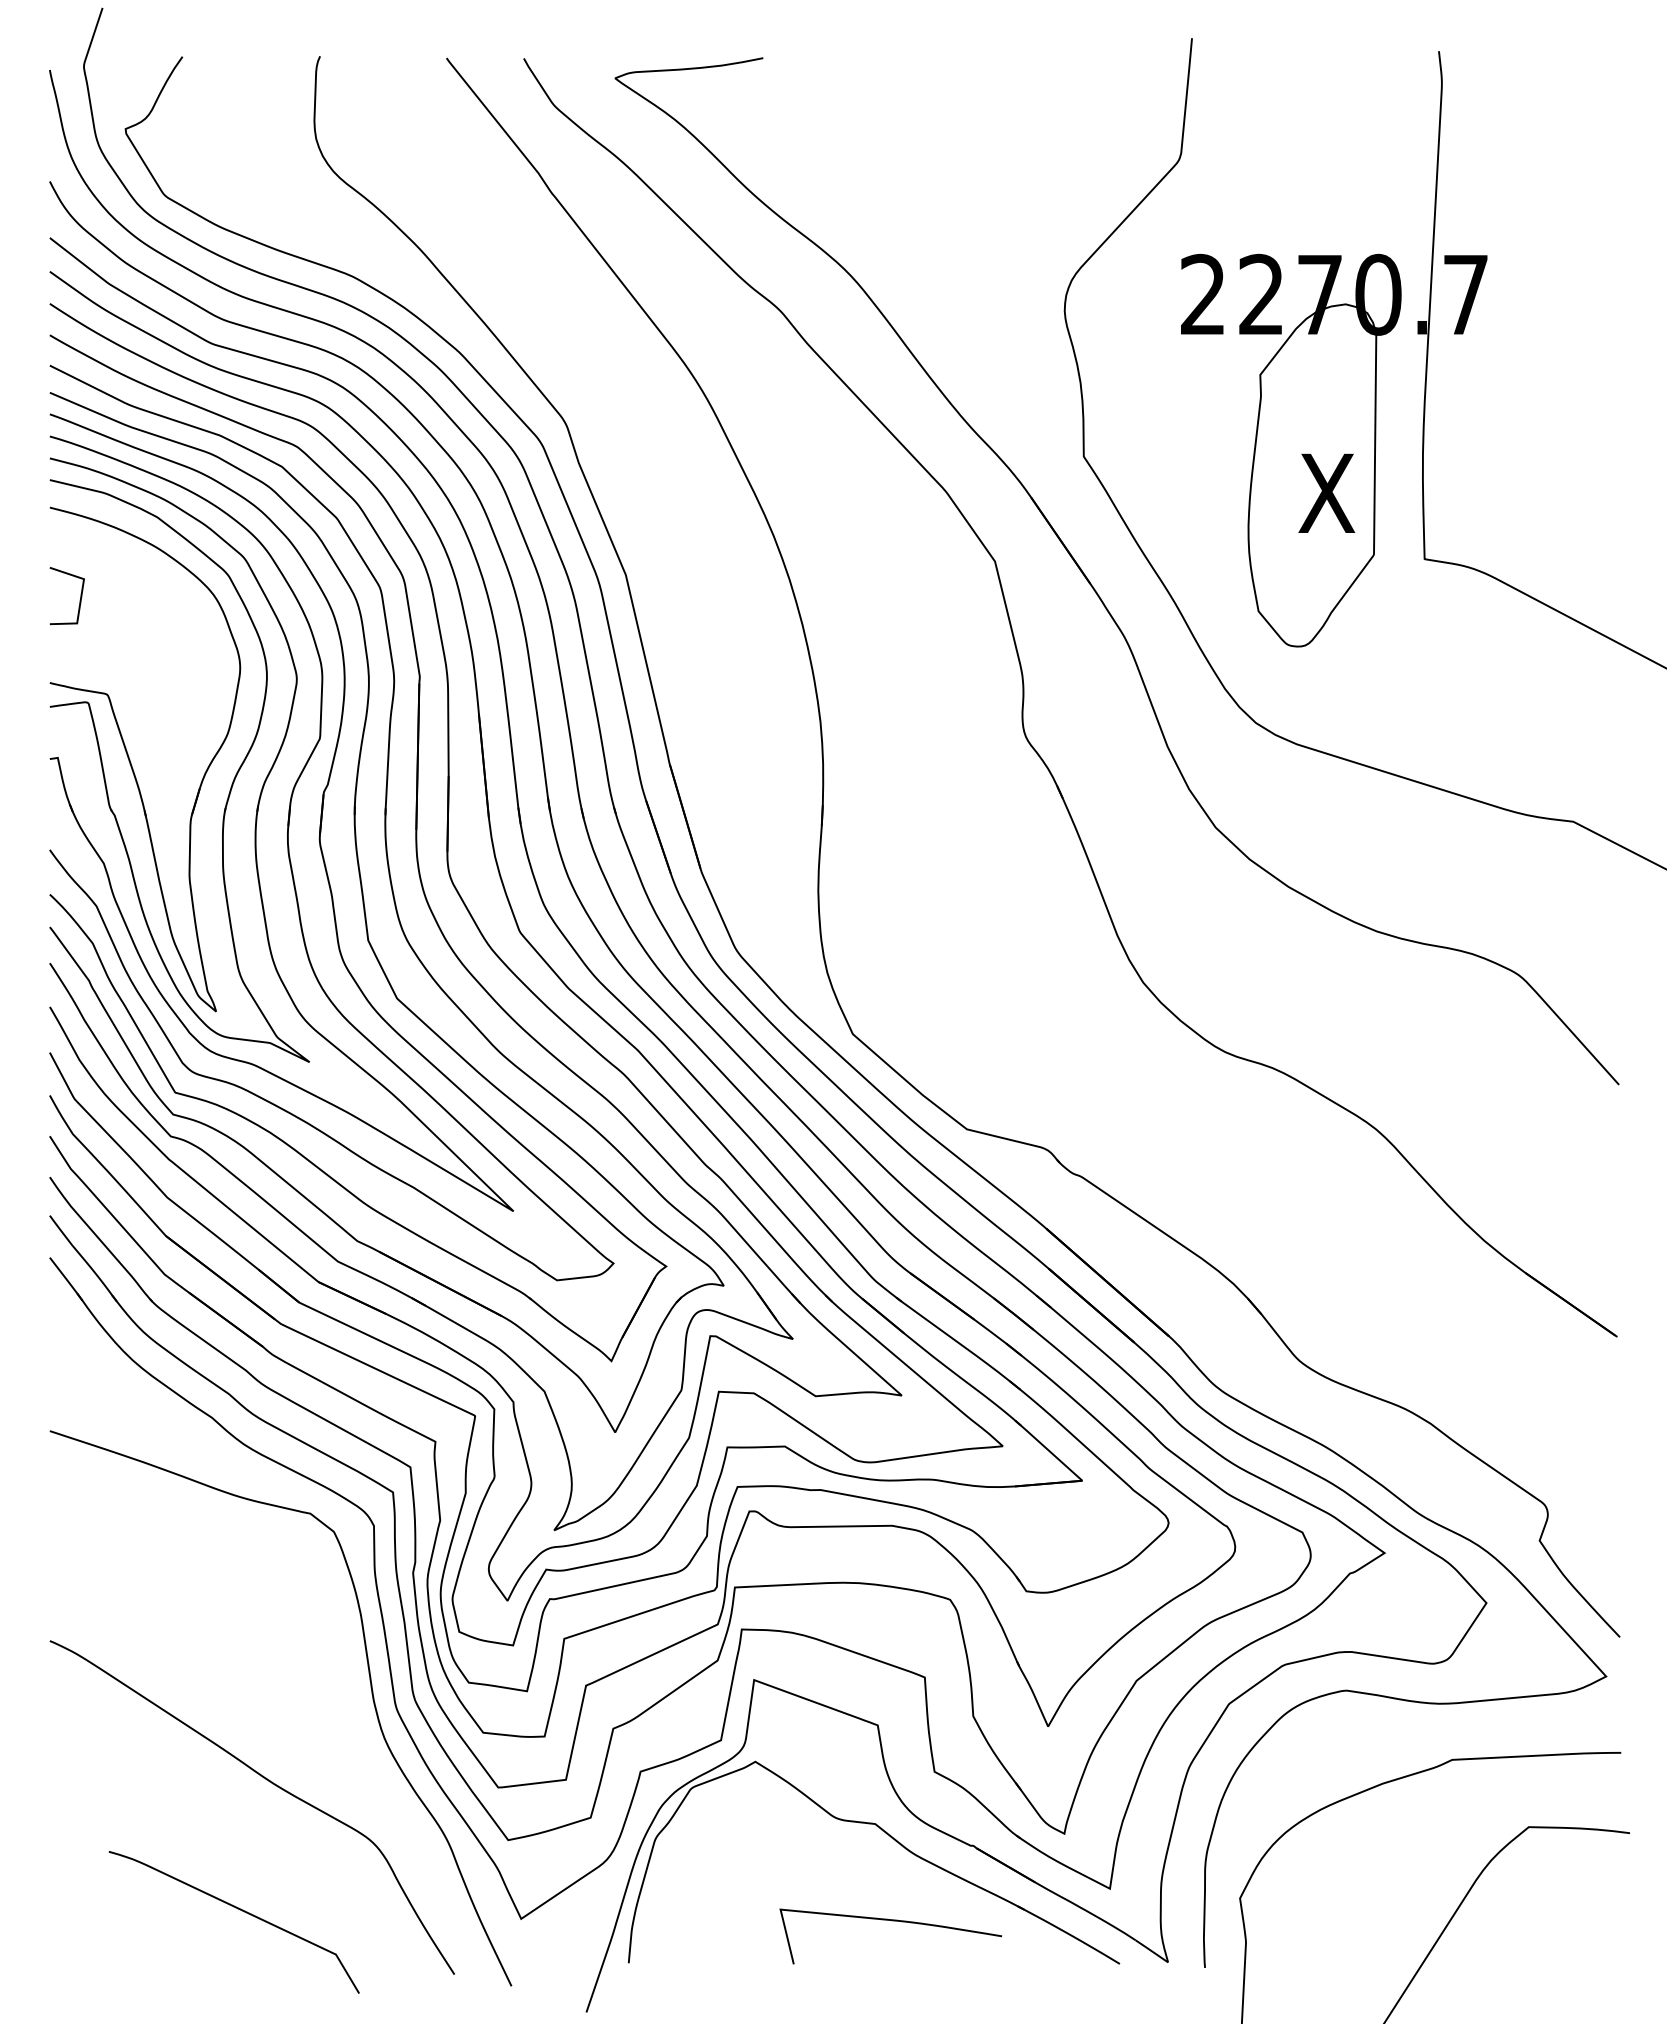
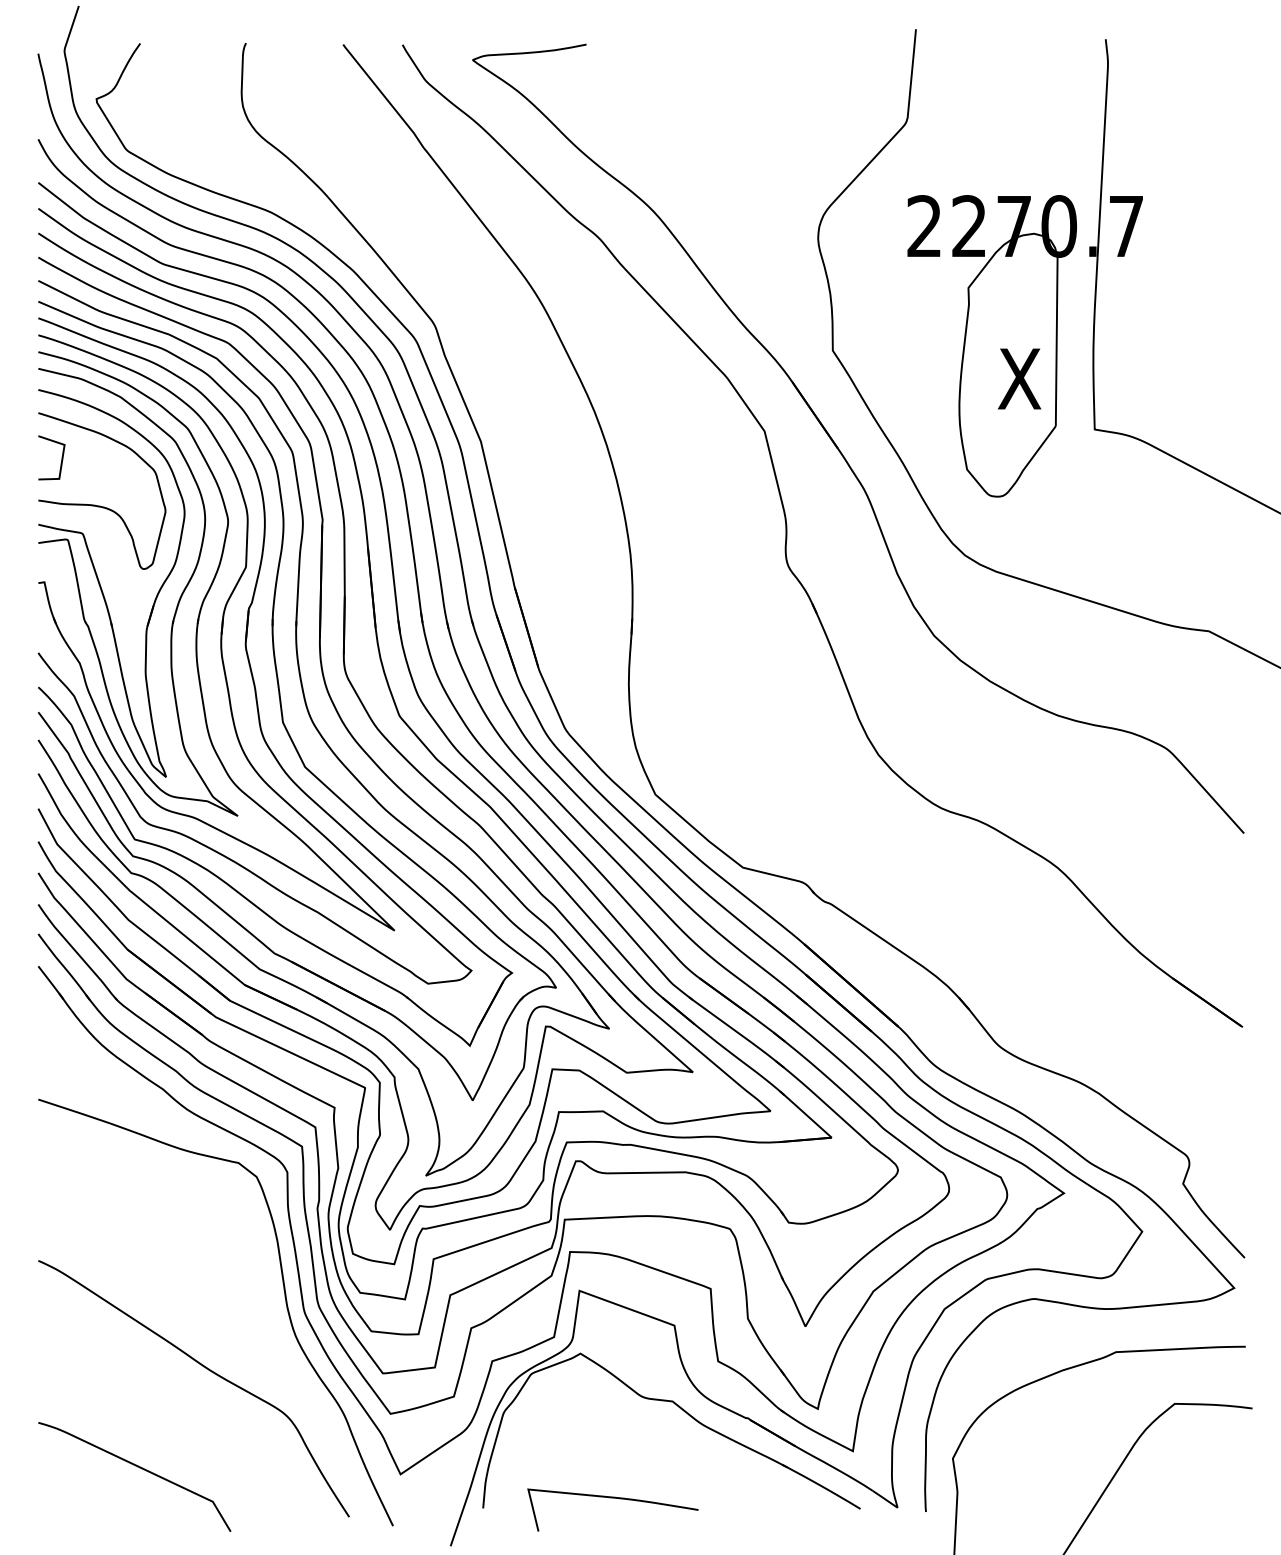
curve: (131, 658) -> (101, 505), added
curve: (237, 1909) -> (137, 1467), moved
curve: (891, 1921) -> (613, 1498), moved

